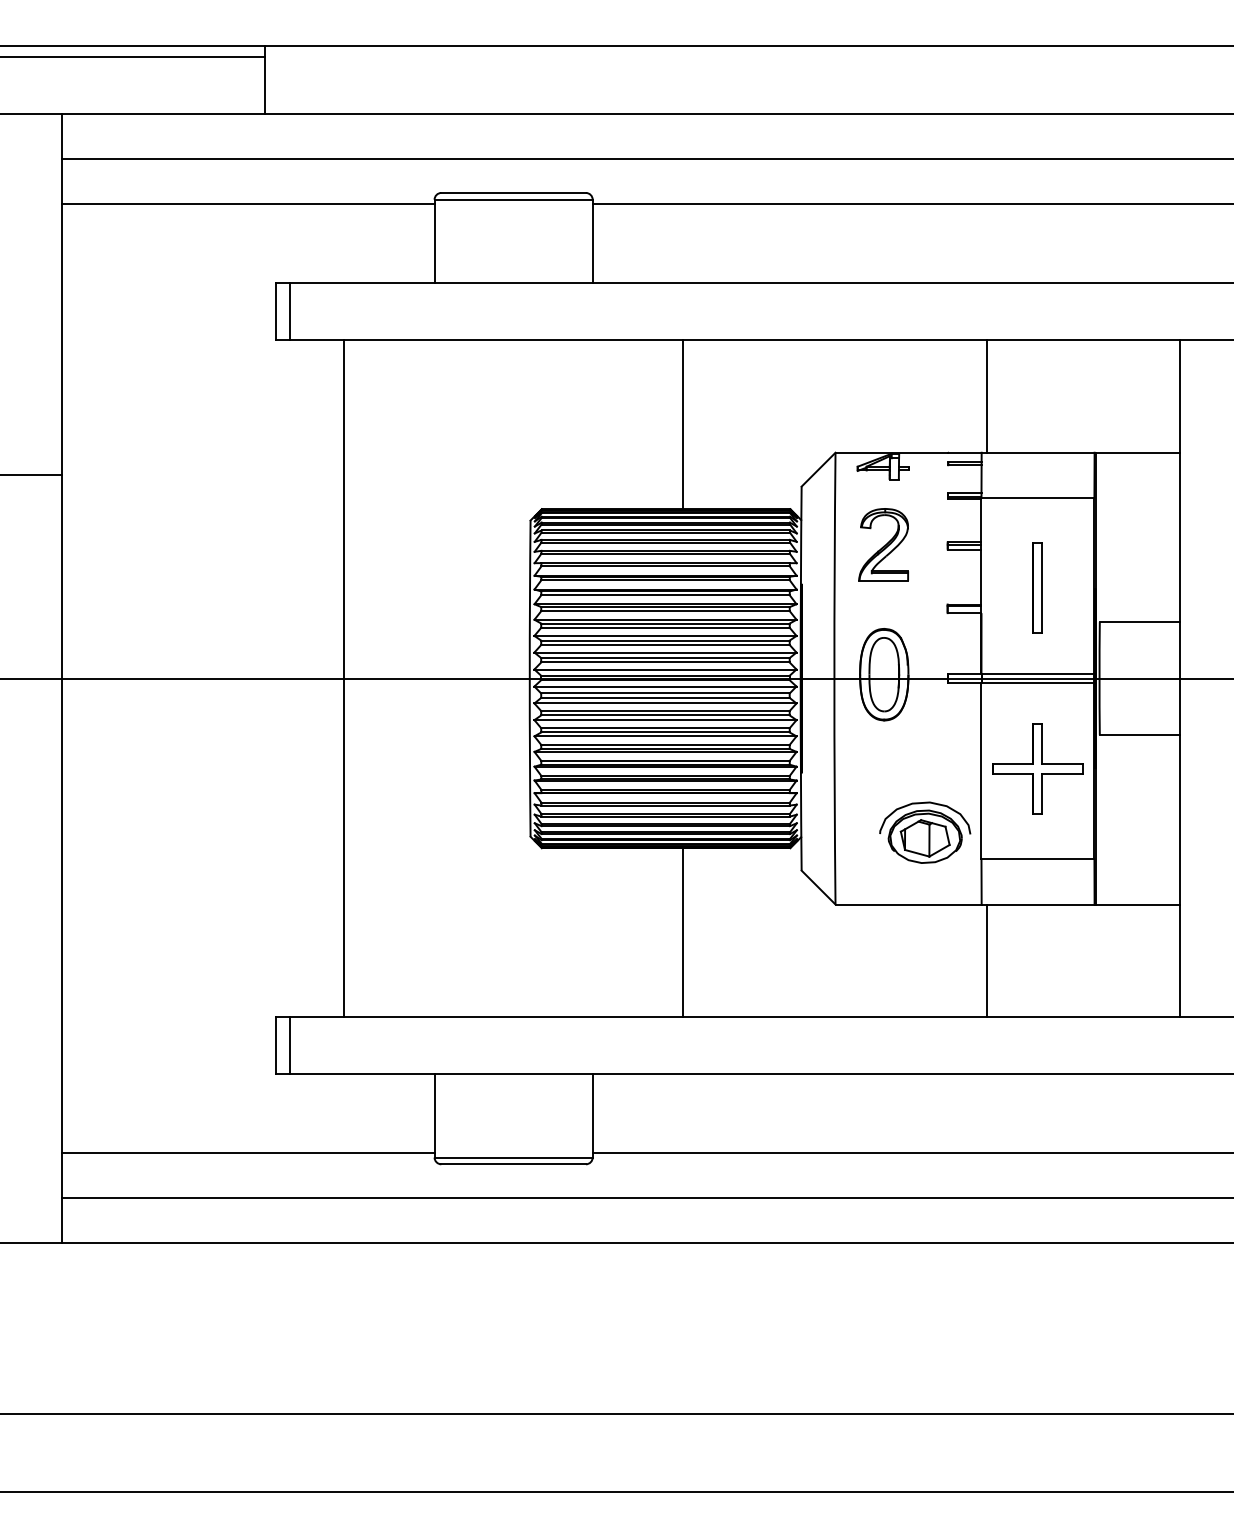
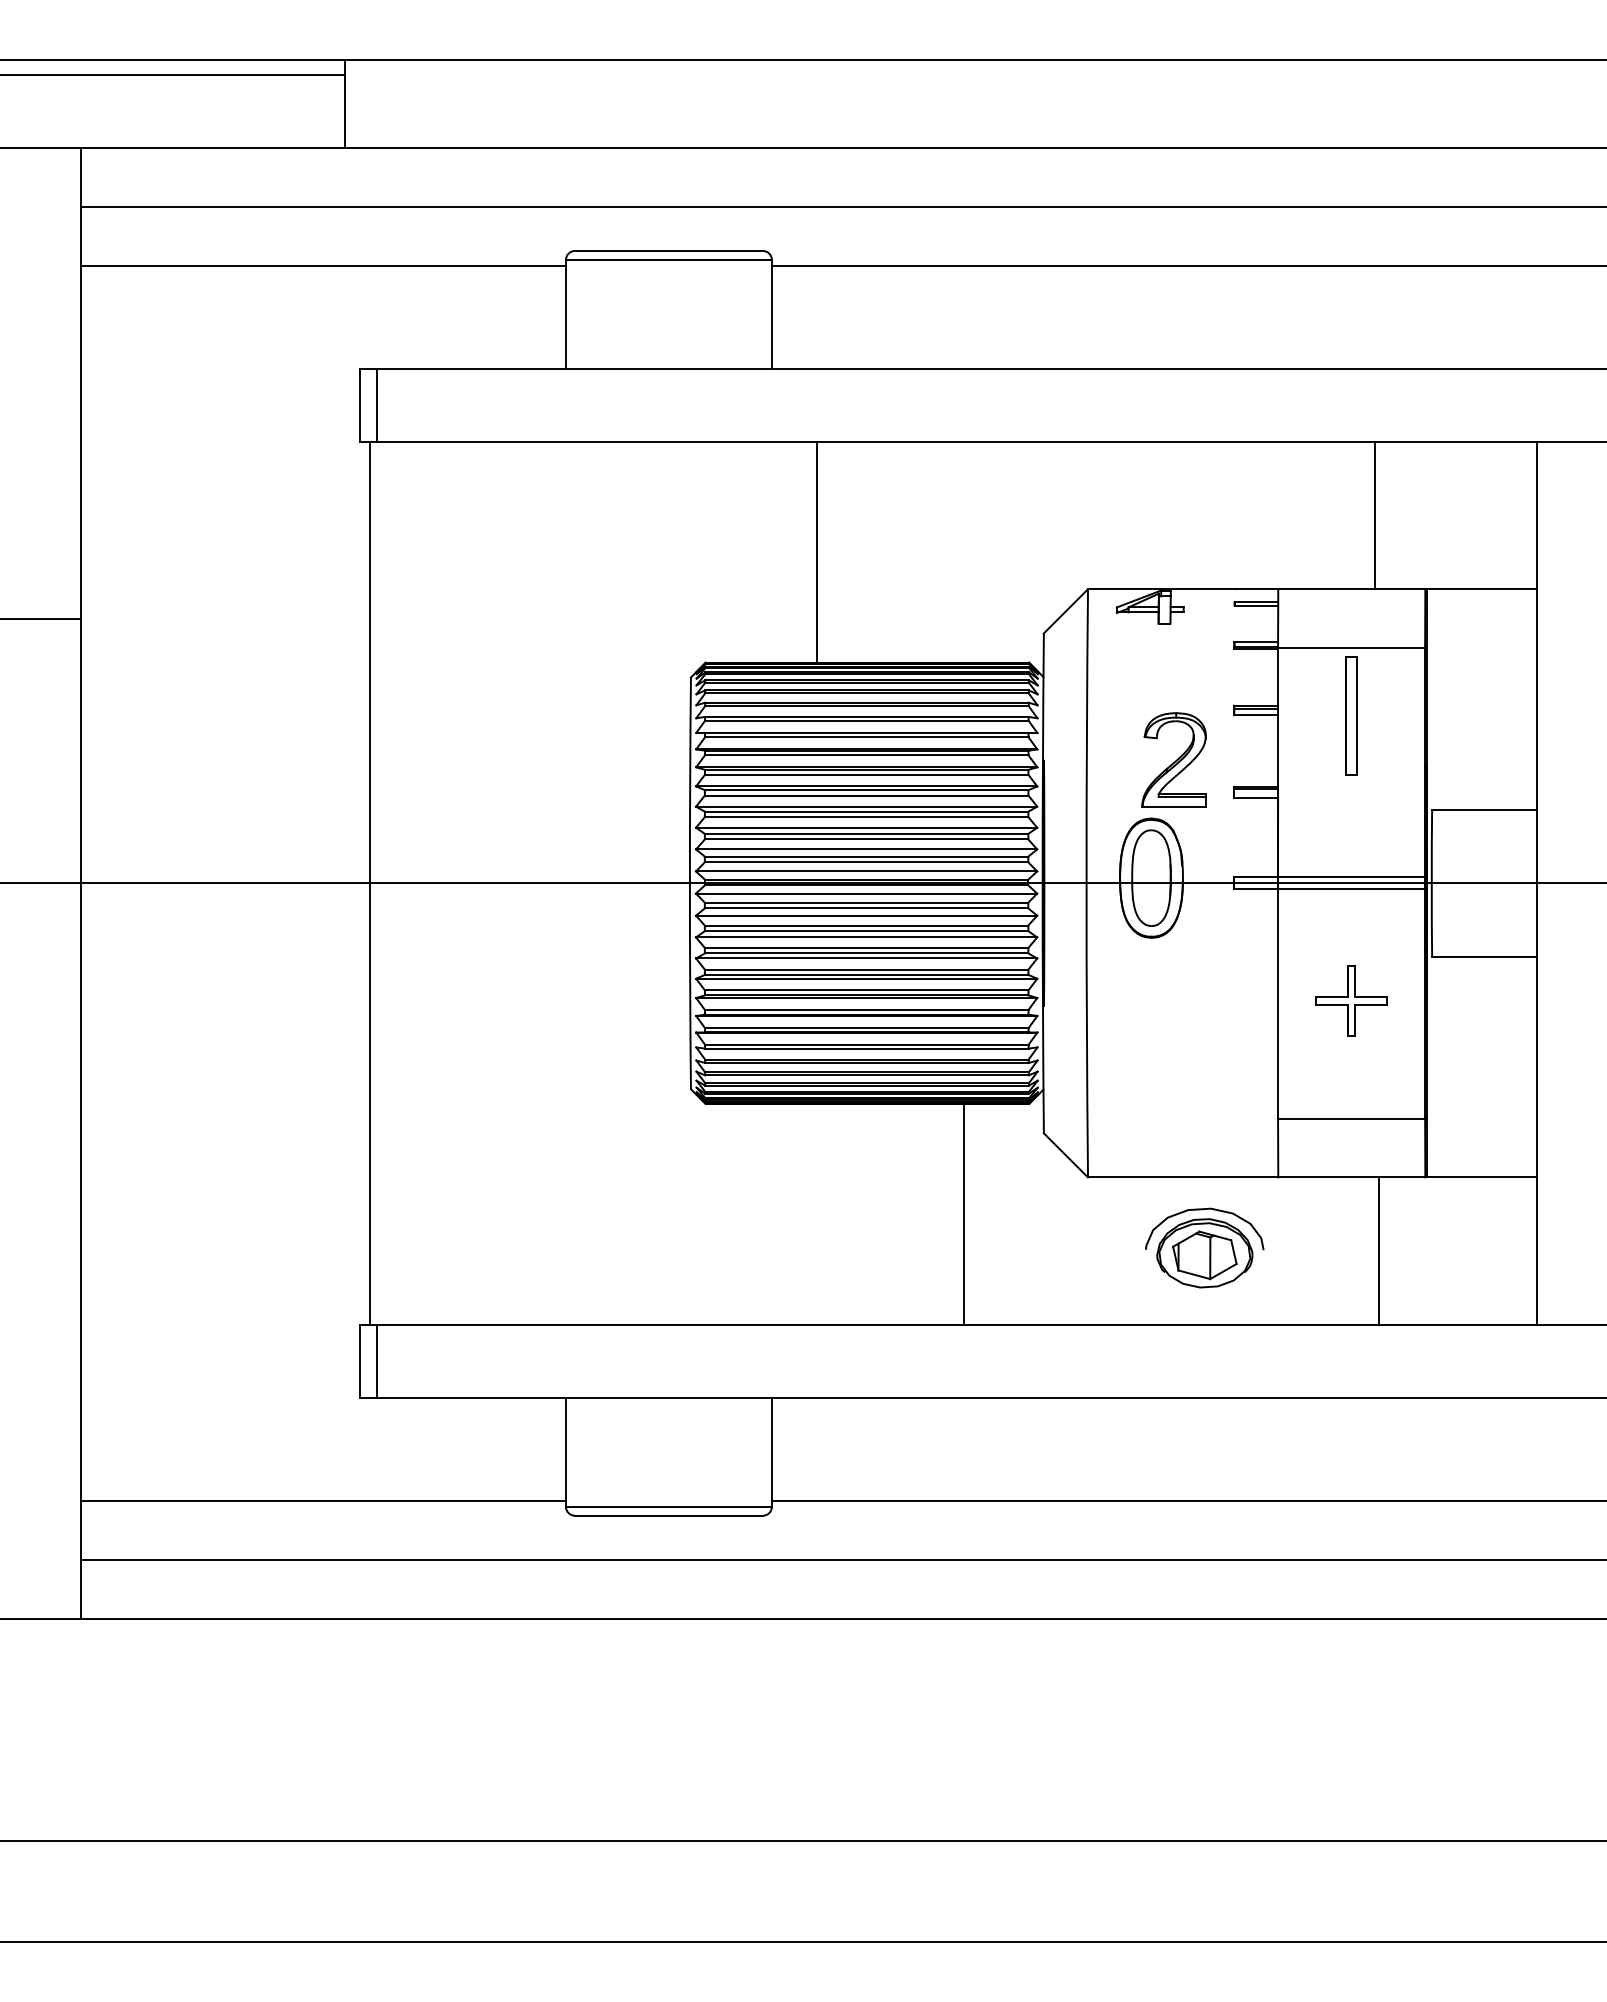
line: (987, 395) -> (1375, 514), moved
line: (683, 424) -> (817, 552), moved
part: (883, 544) -> (1173, 759), moved
part: (1037, 587) -> (1350, 715), moved
line: (344, 678) -> (370, 883), moved
part: (1037, 768) -> (1350, 1000), size x0.6
part: (925, 832) -> (1205, 1247), moved
line: (683, 932) -> (964, 1213), moved
line: (987, 960) -> (1379, 1250), moved

